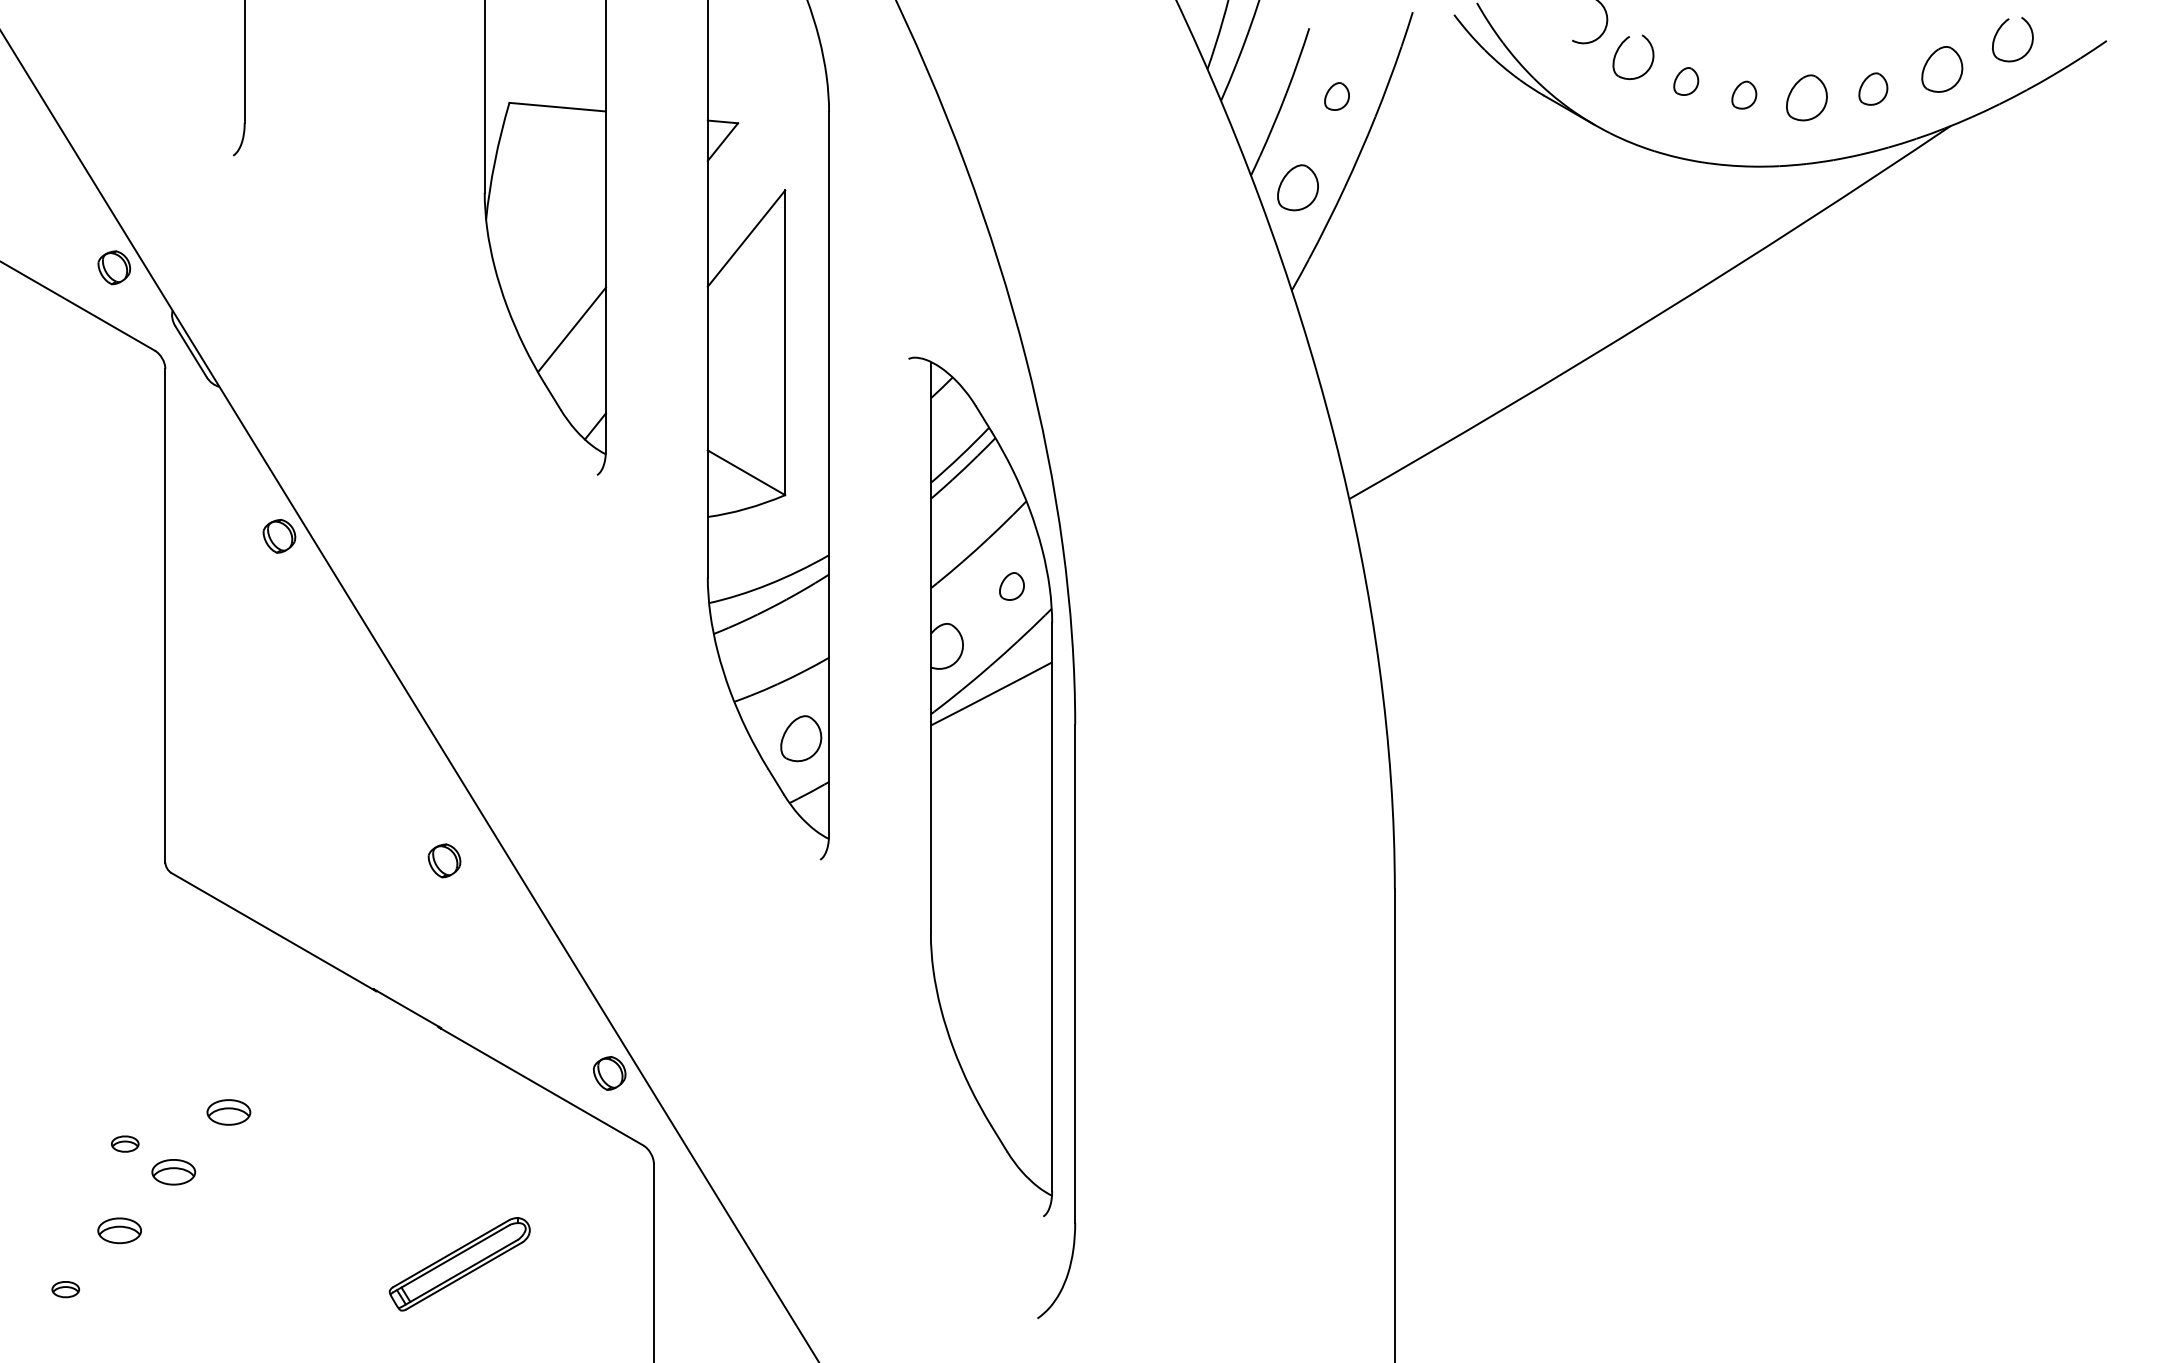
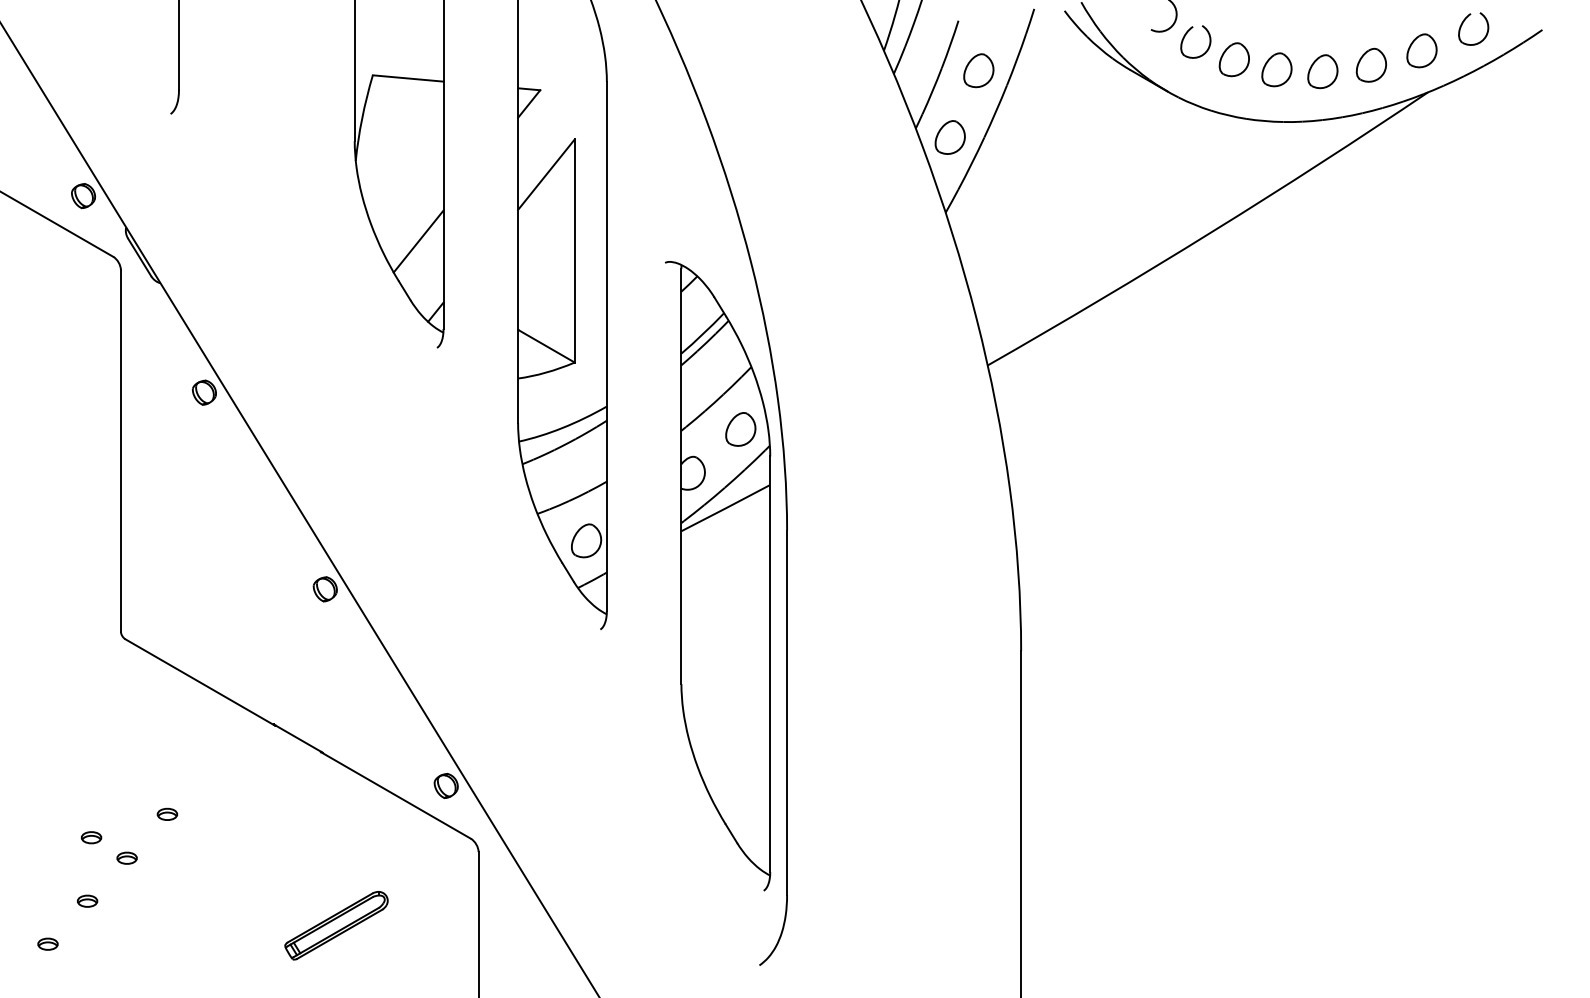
part: (1686, 81) -> (1234, 59), size x1.67
part: (1873, 88) -> (1371, 64), size x1.43
part: (1744, 94) -> (1277, 69), size x1.67
part: (1336, 96) -> (978, 70), size x1.67
part: (1011, 586) -> (740, 429), size x1.67
part: (444, 860) -> (325, 589), moved
part: (228, 1111) -> (167, 813), size x0.62
part: (173, 1171) -> (126, 857), size x0.62
part: (119, 1230) -> (87, 900), size x0.62

